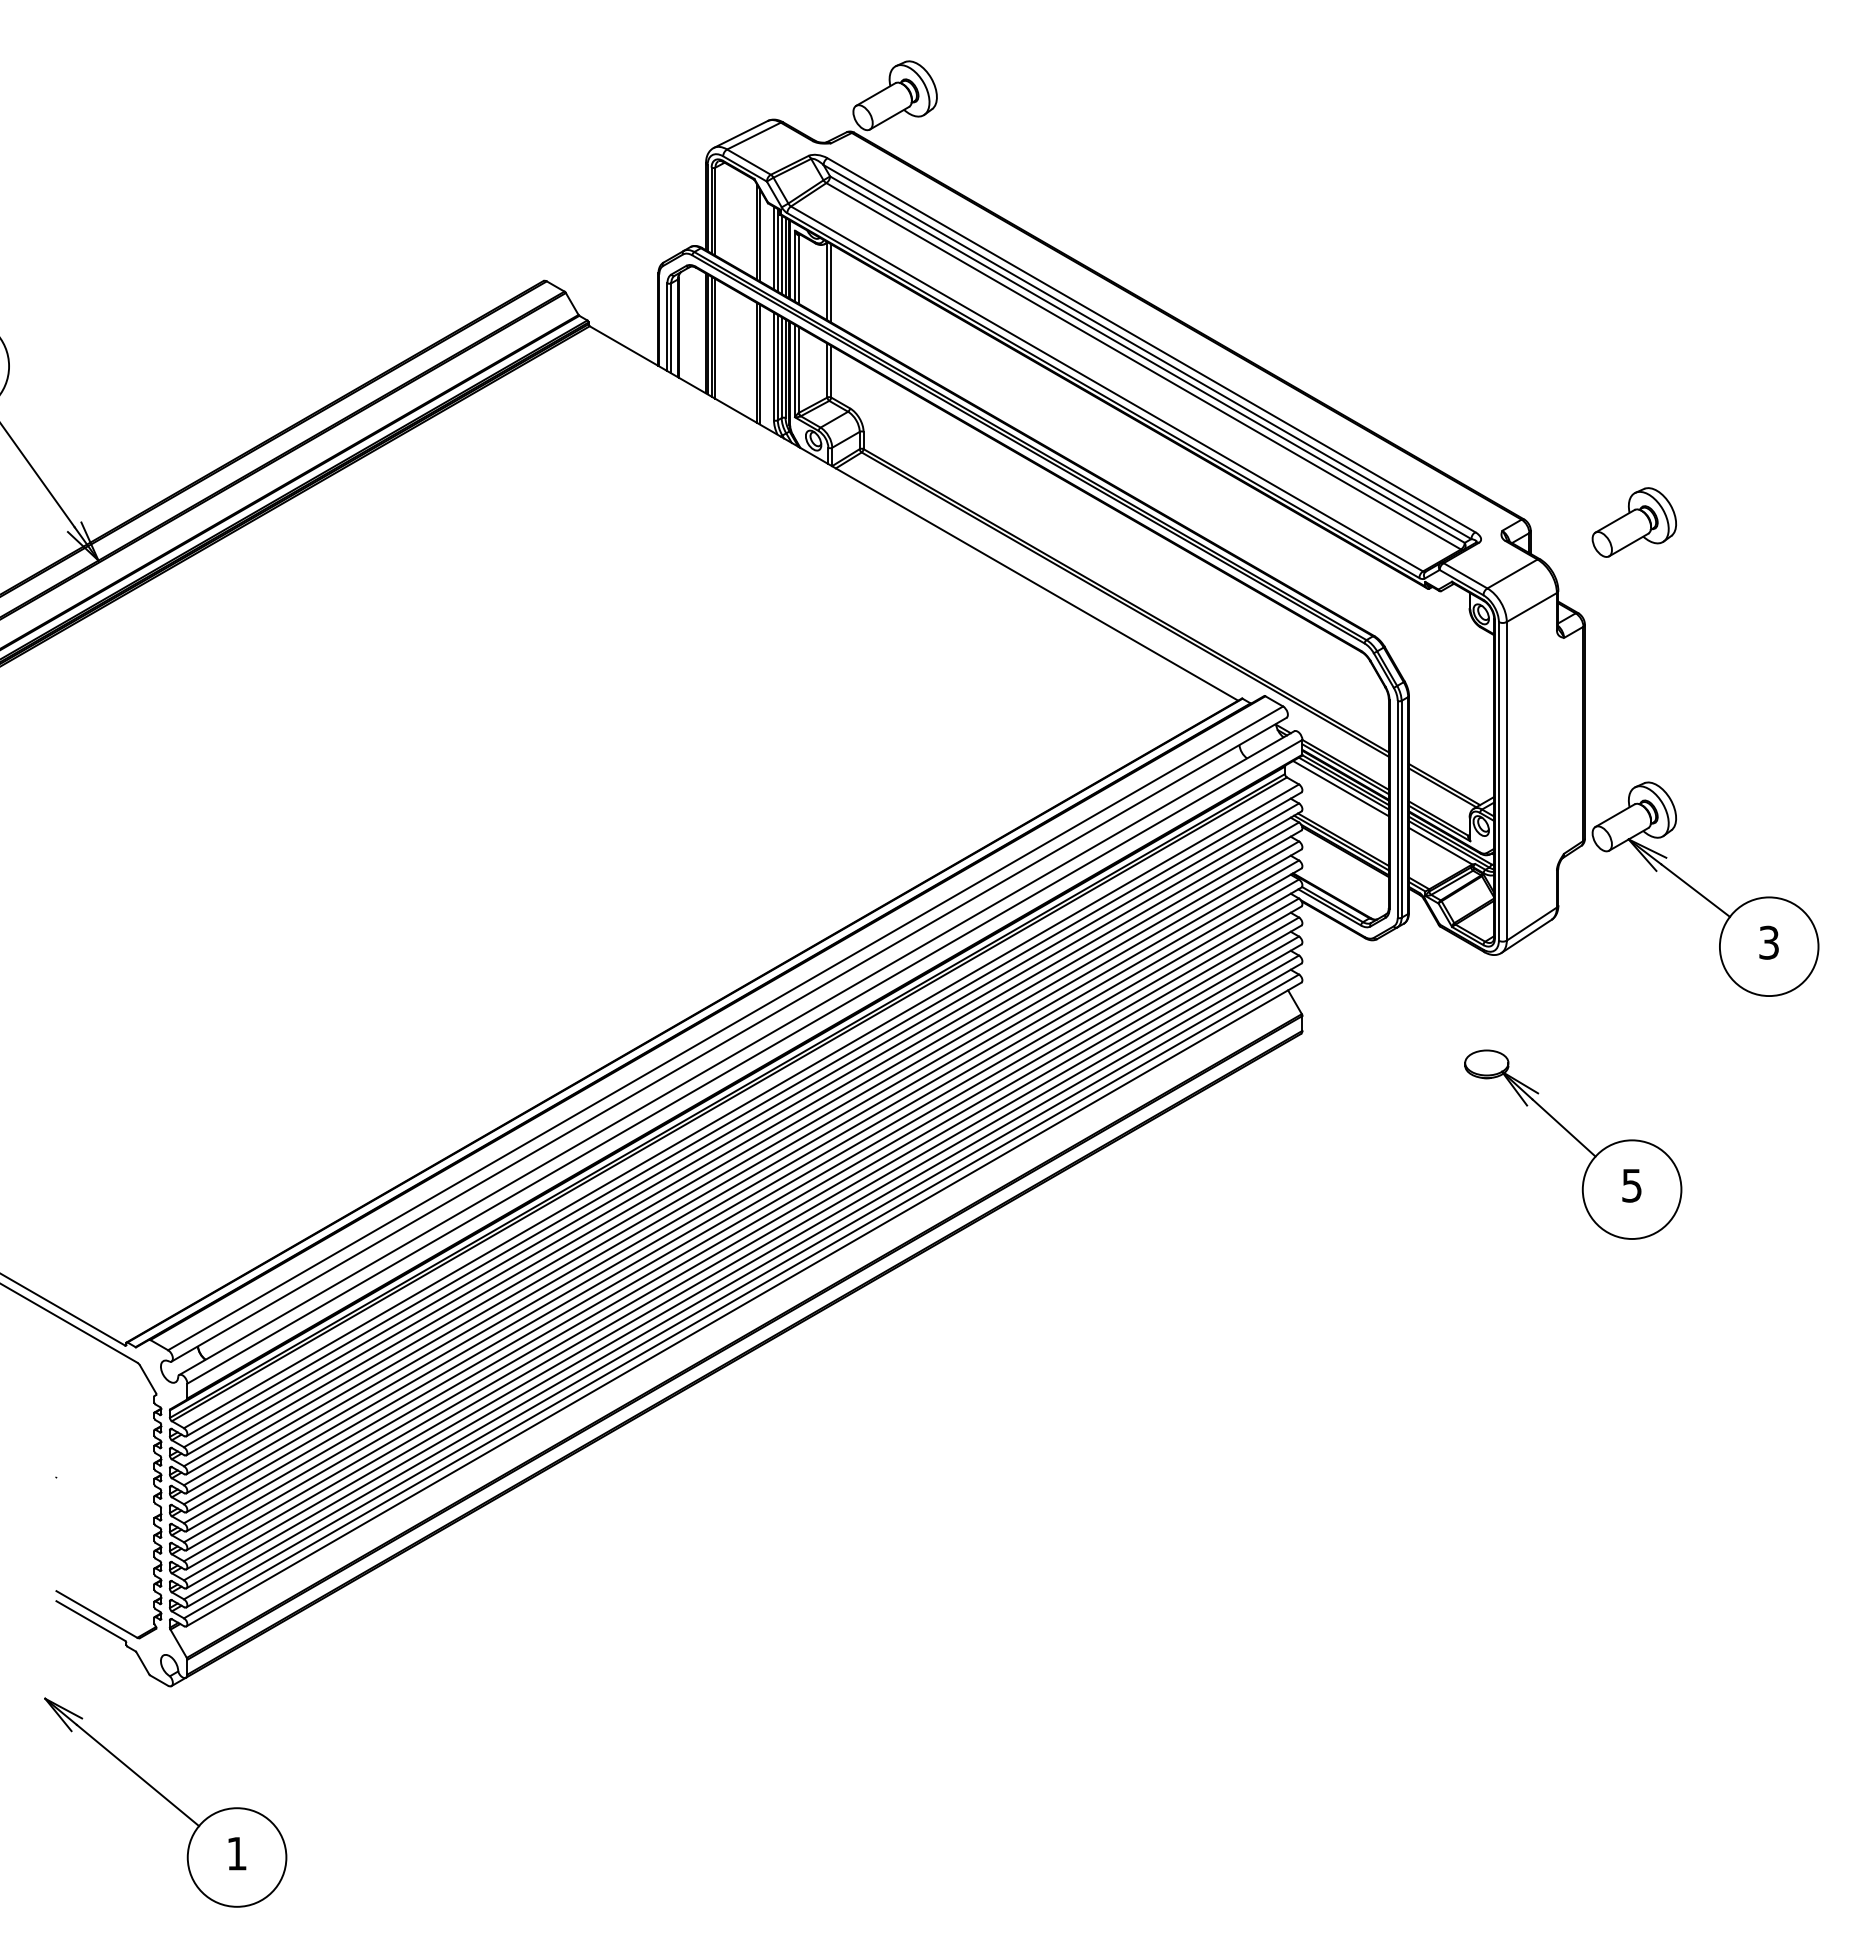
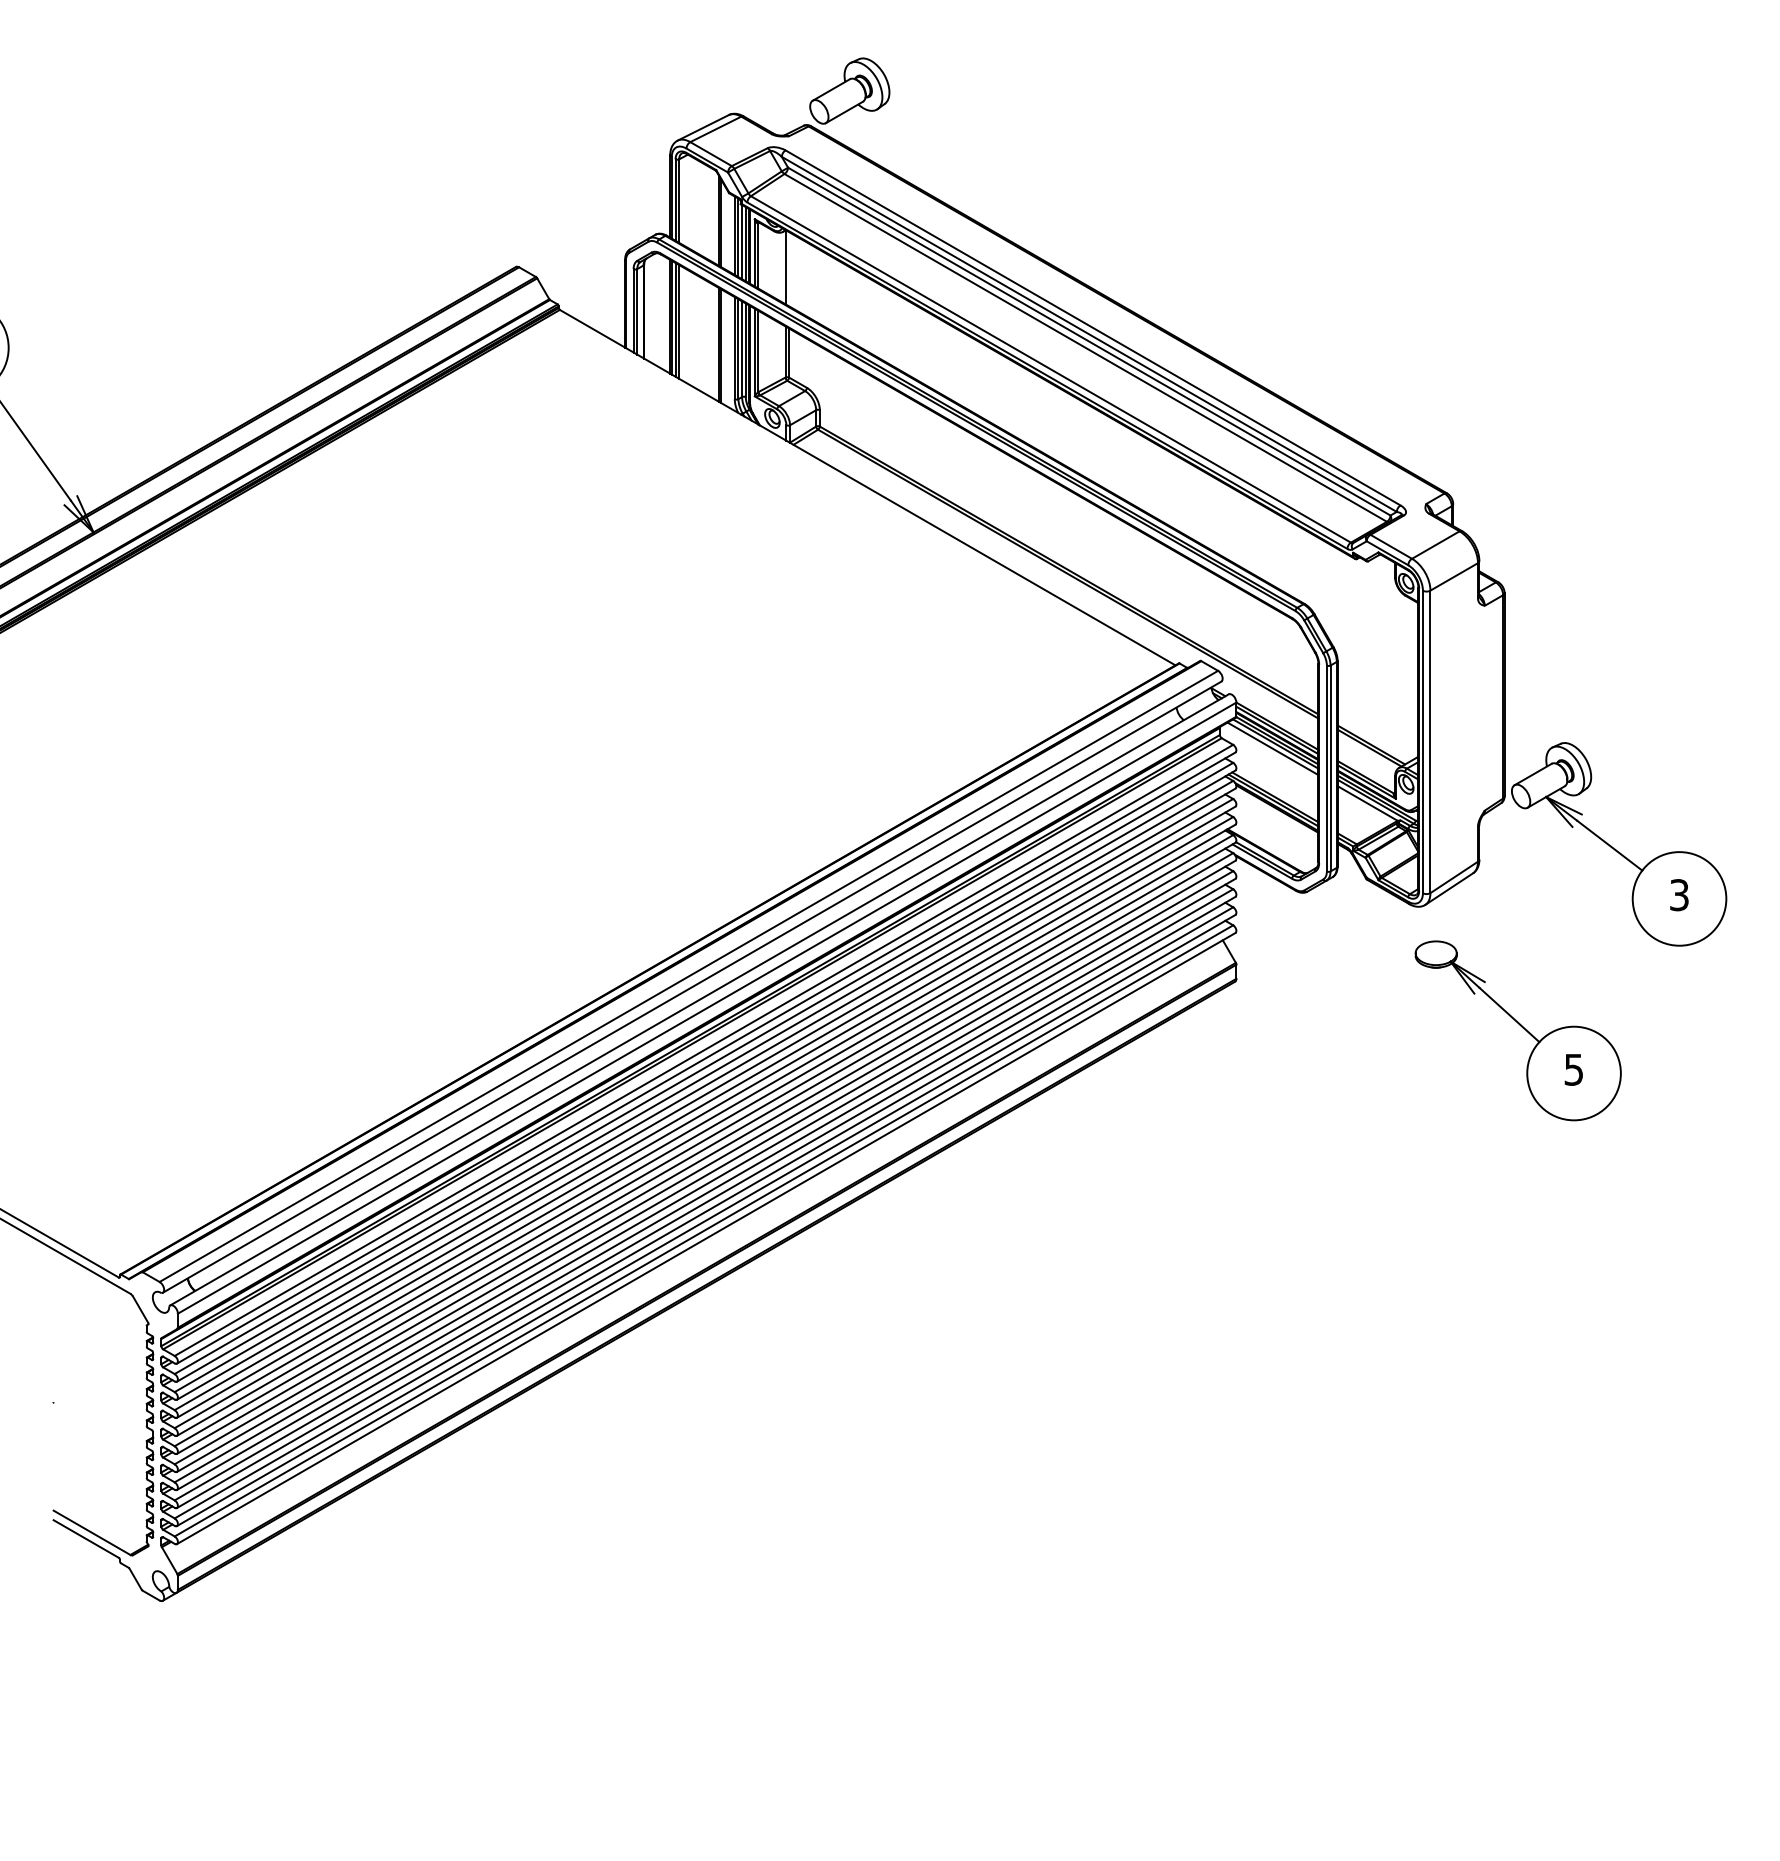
line: (831, 283) -> (789, 269), removed
part: (1633, 522) -> (1550, 496), removed
part: (1573, 1144) -> (1518, 1030), moved
part: (165, 1802) -> (157, 1711), removed

